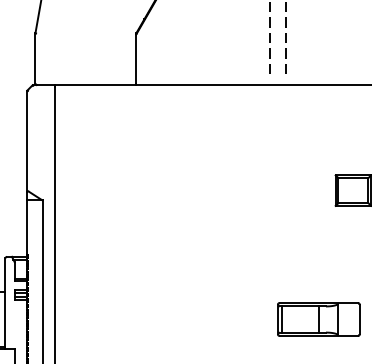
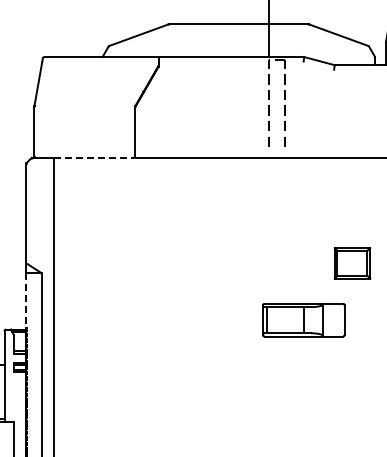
line: (95, 84) -> (94, 157), solid -> dashed
line: (27, 227) -> (26, 300), solid -> dashed
part: (318, 318) -> (303, 319), moved

